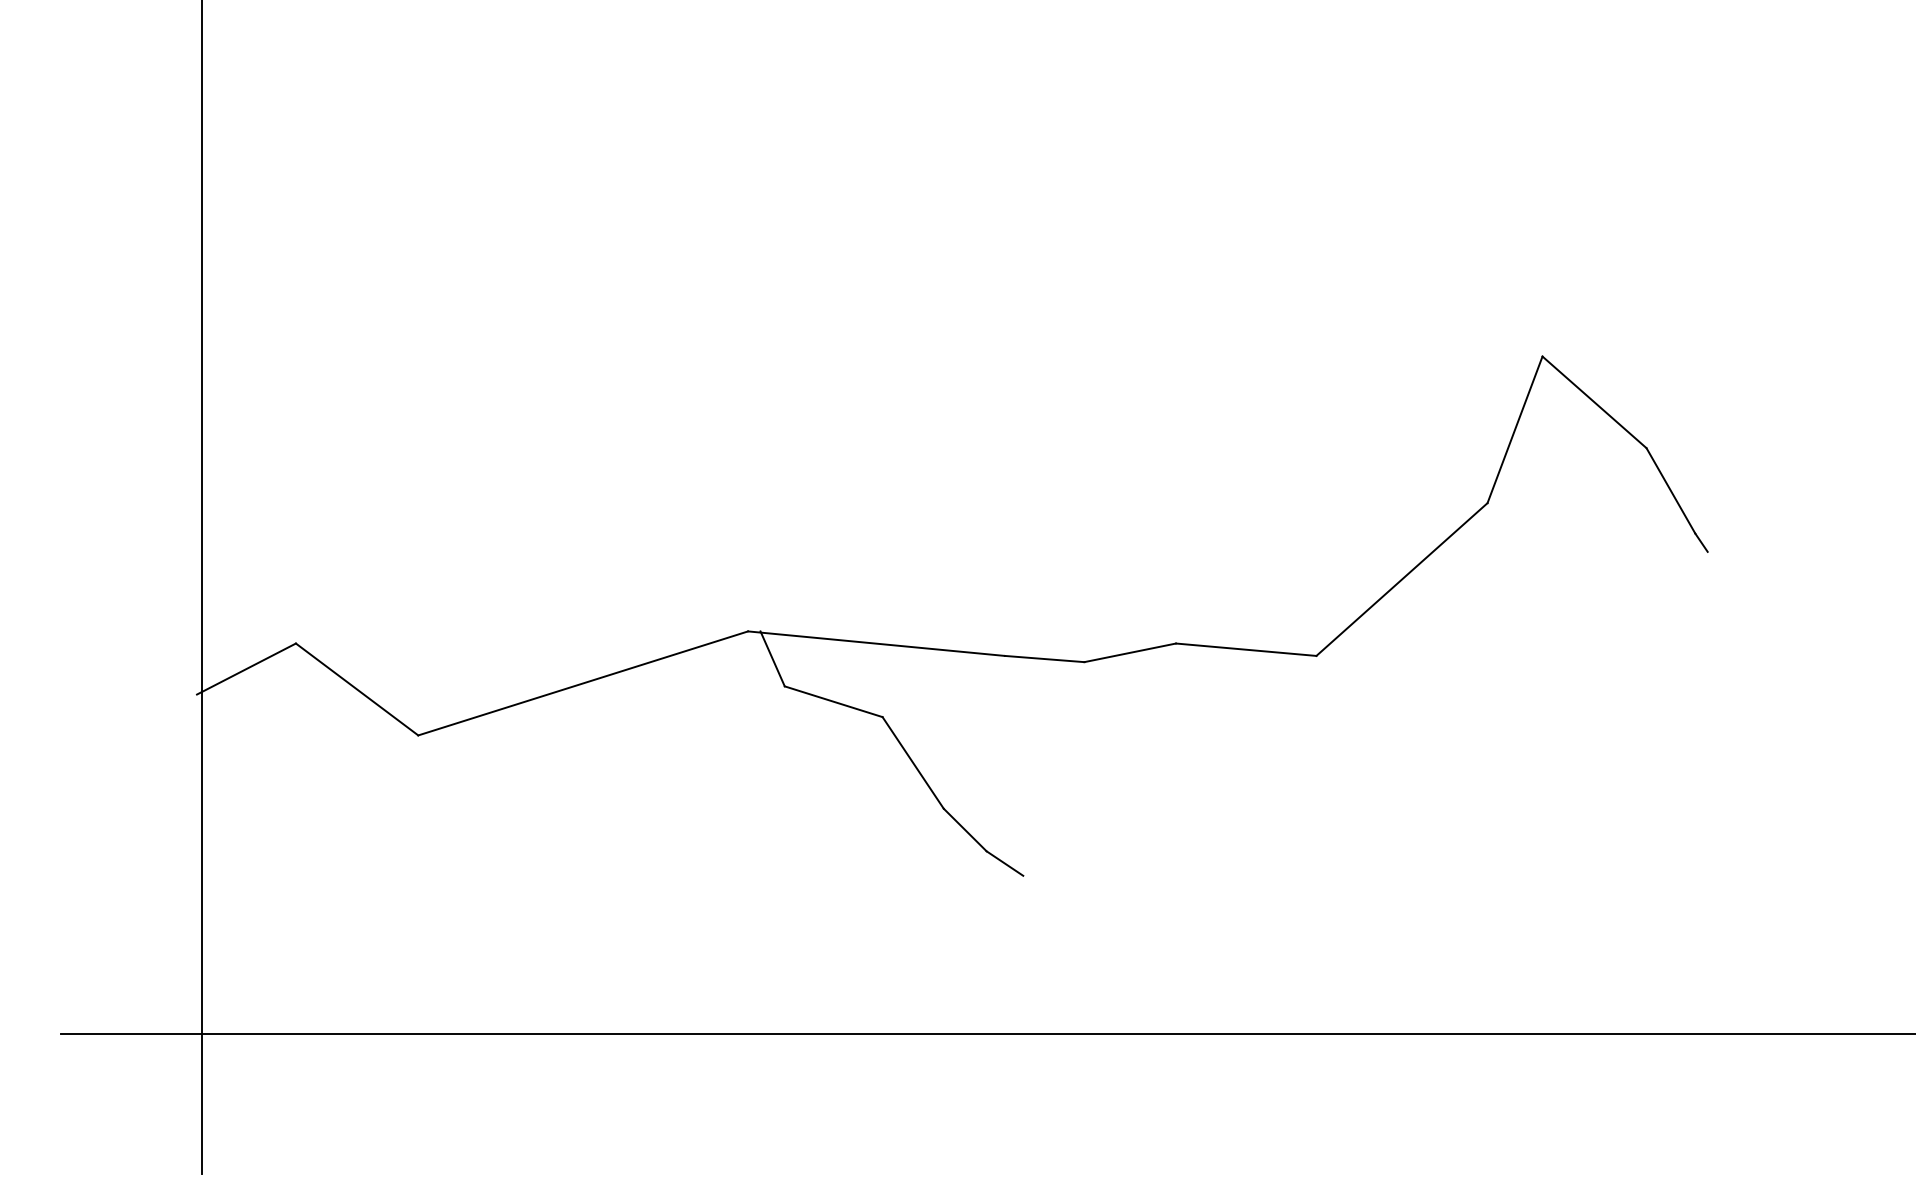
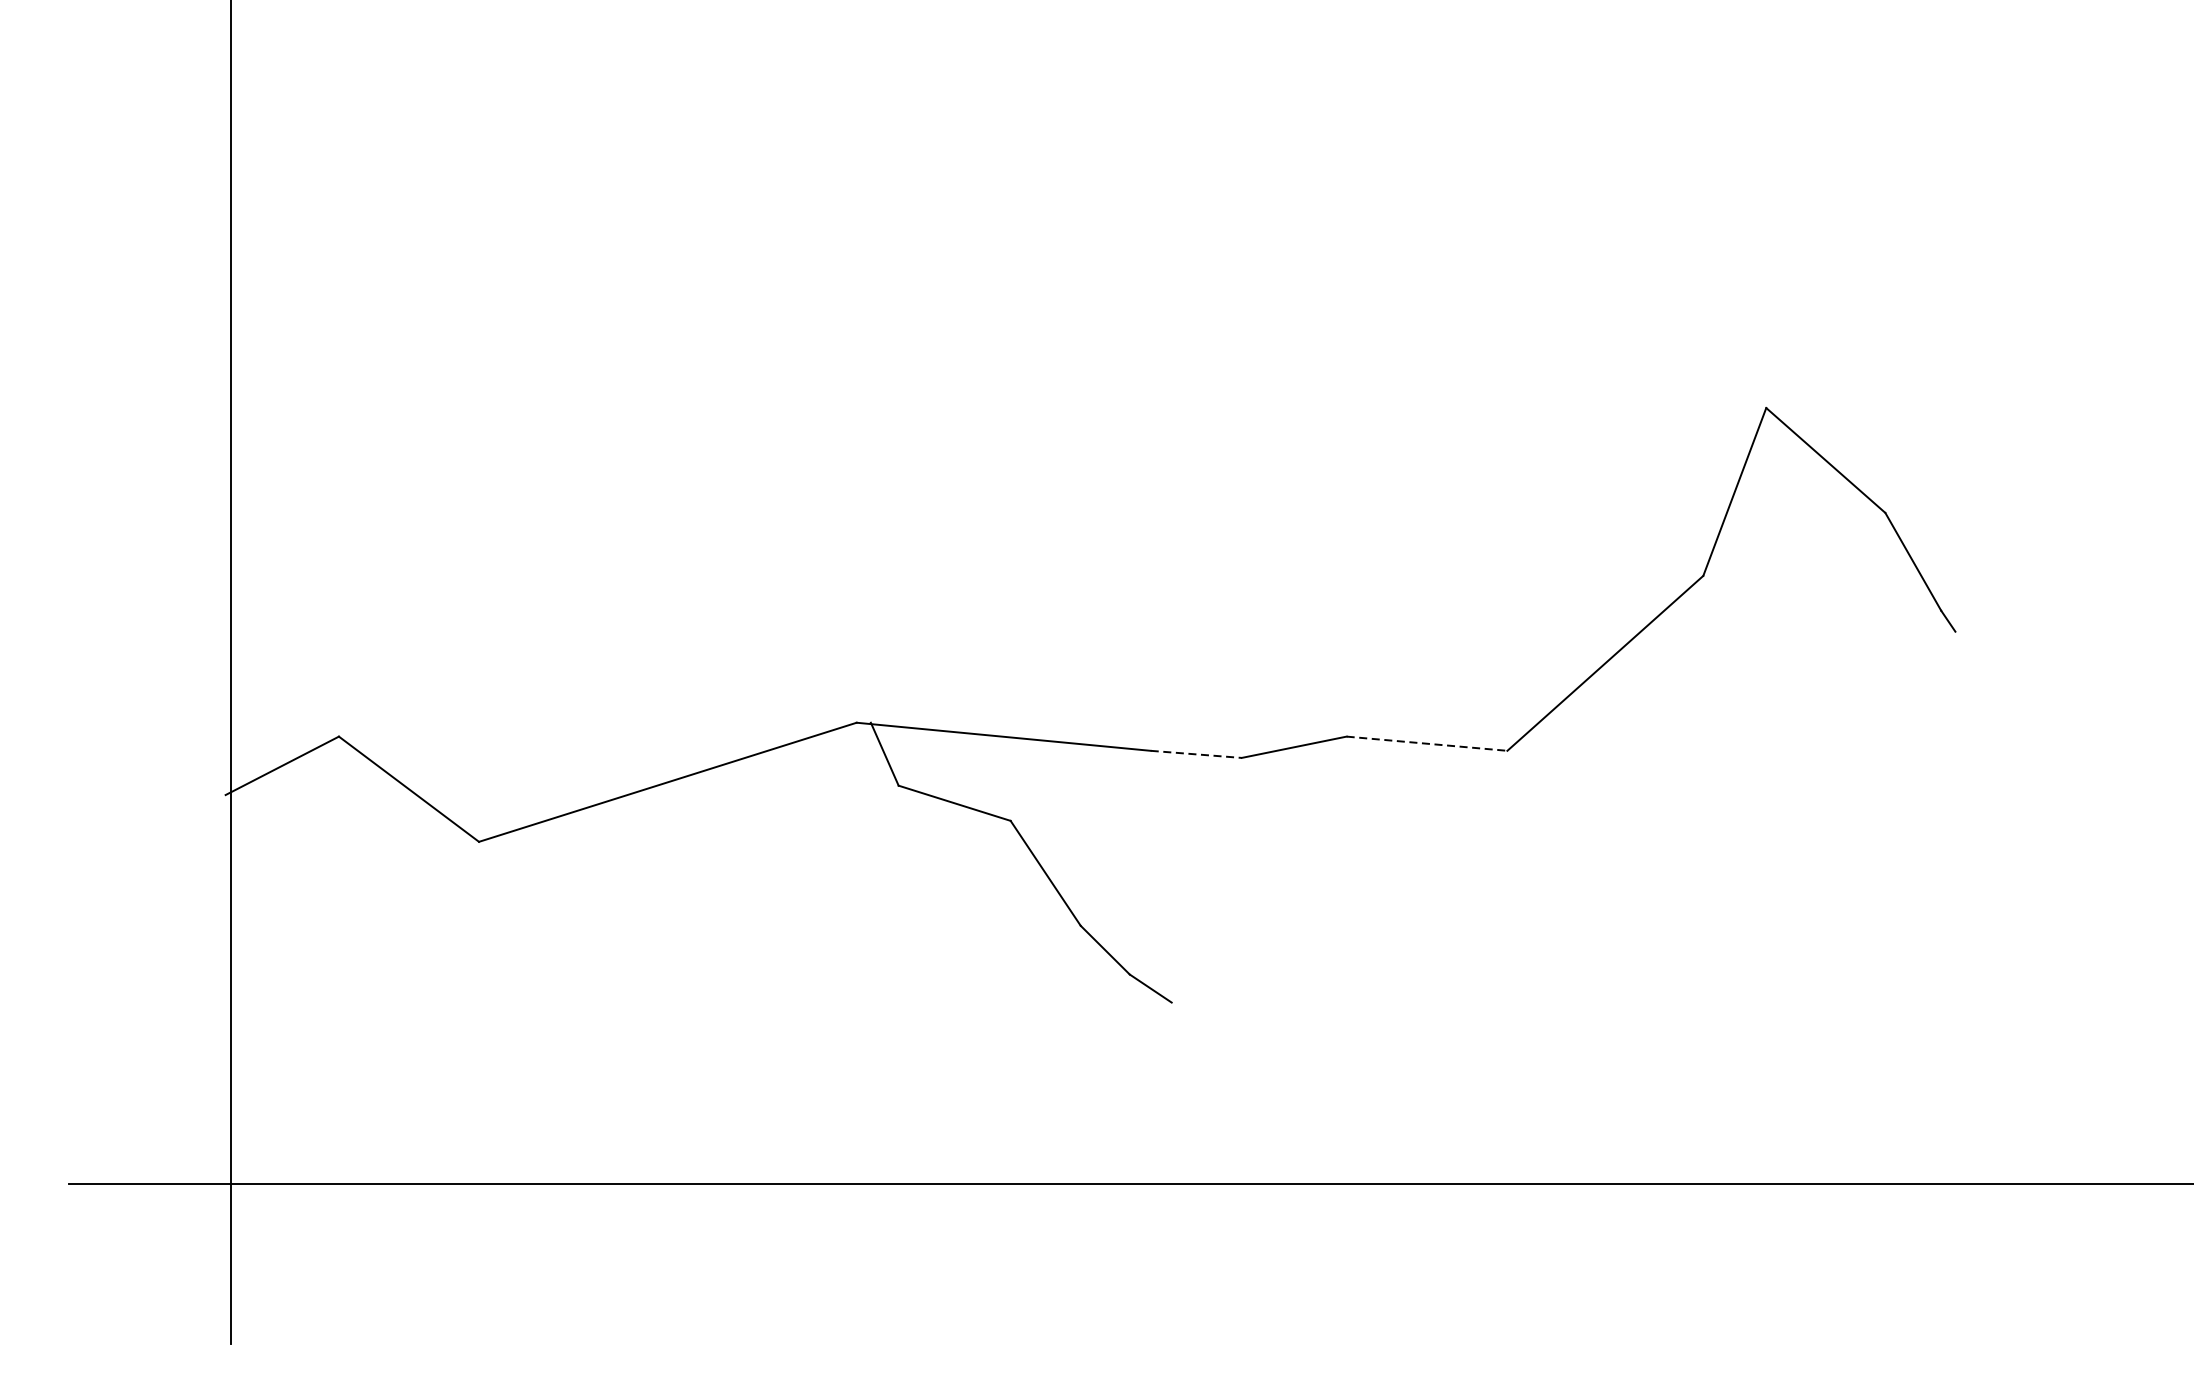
line: (1246, 649) -> (1427, 743), solid -> dashed
line: (1044, 659) -> (1196, 754), solid -> dashed

